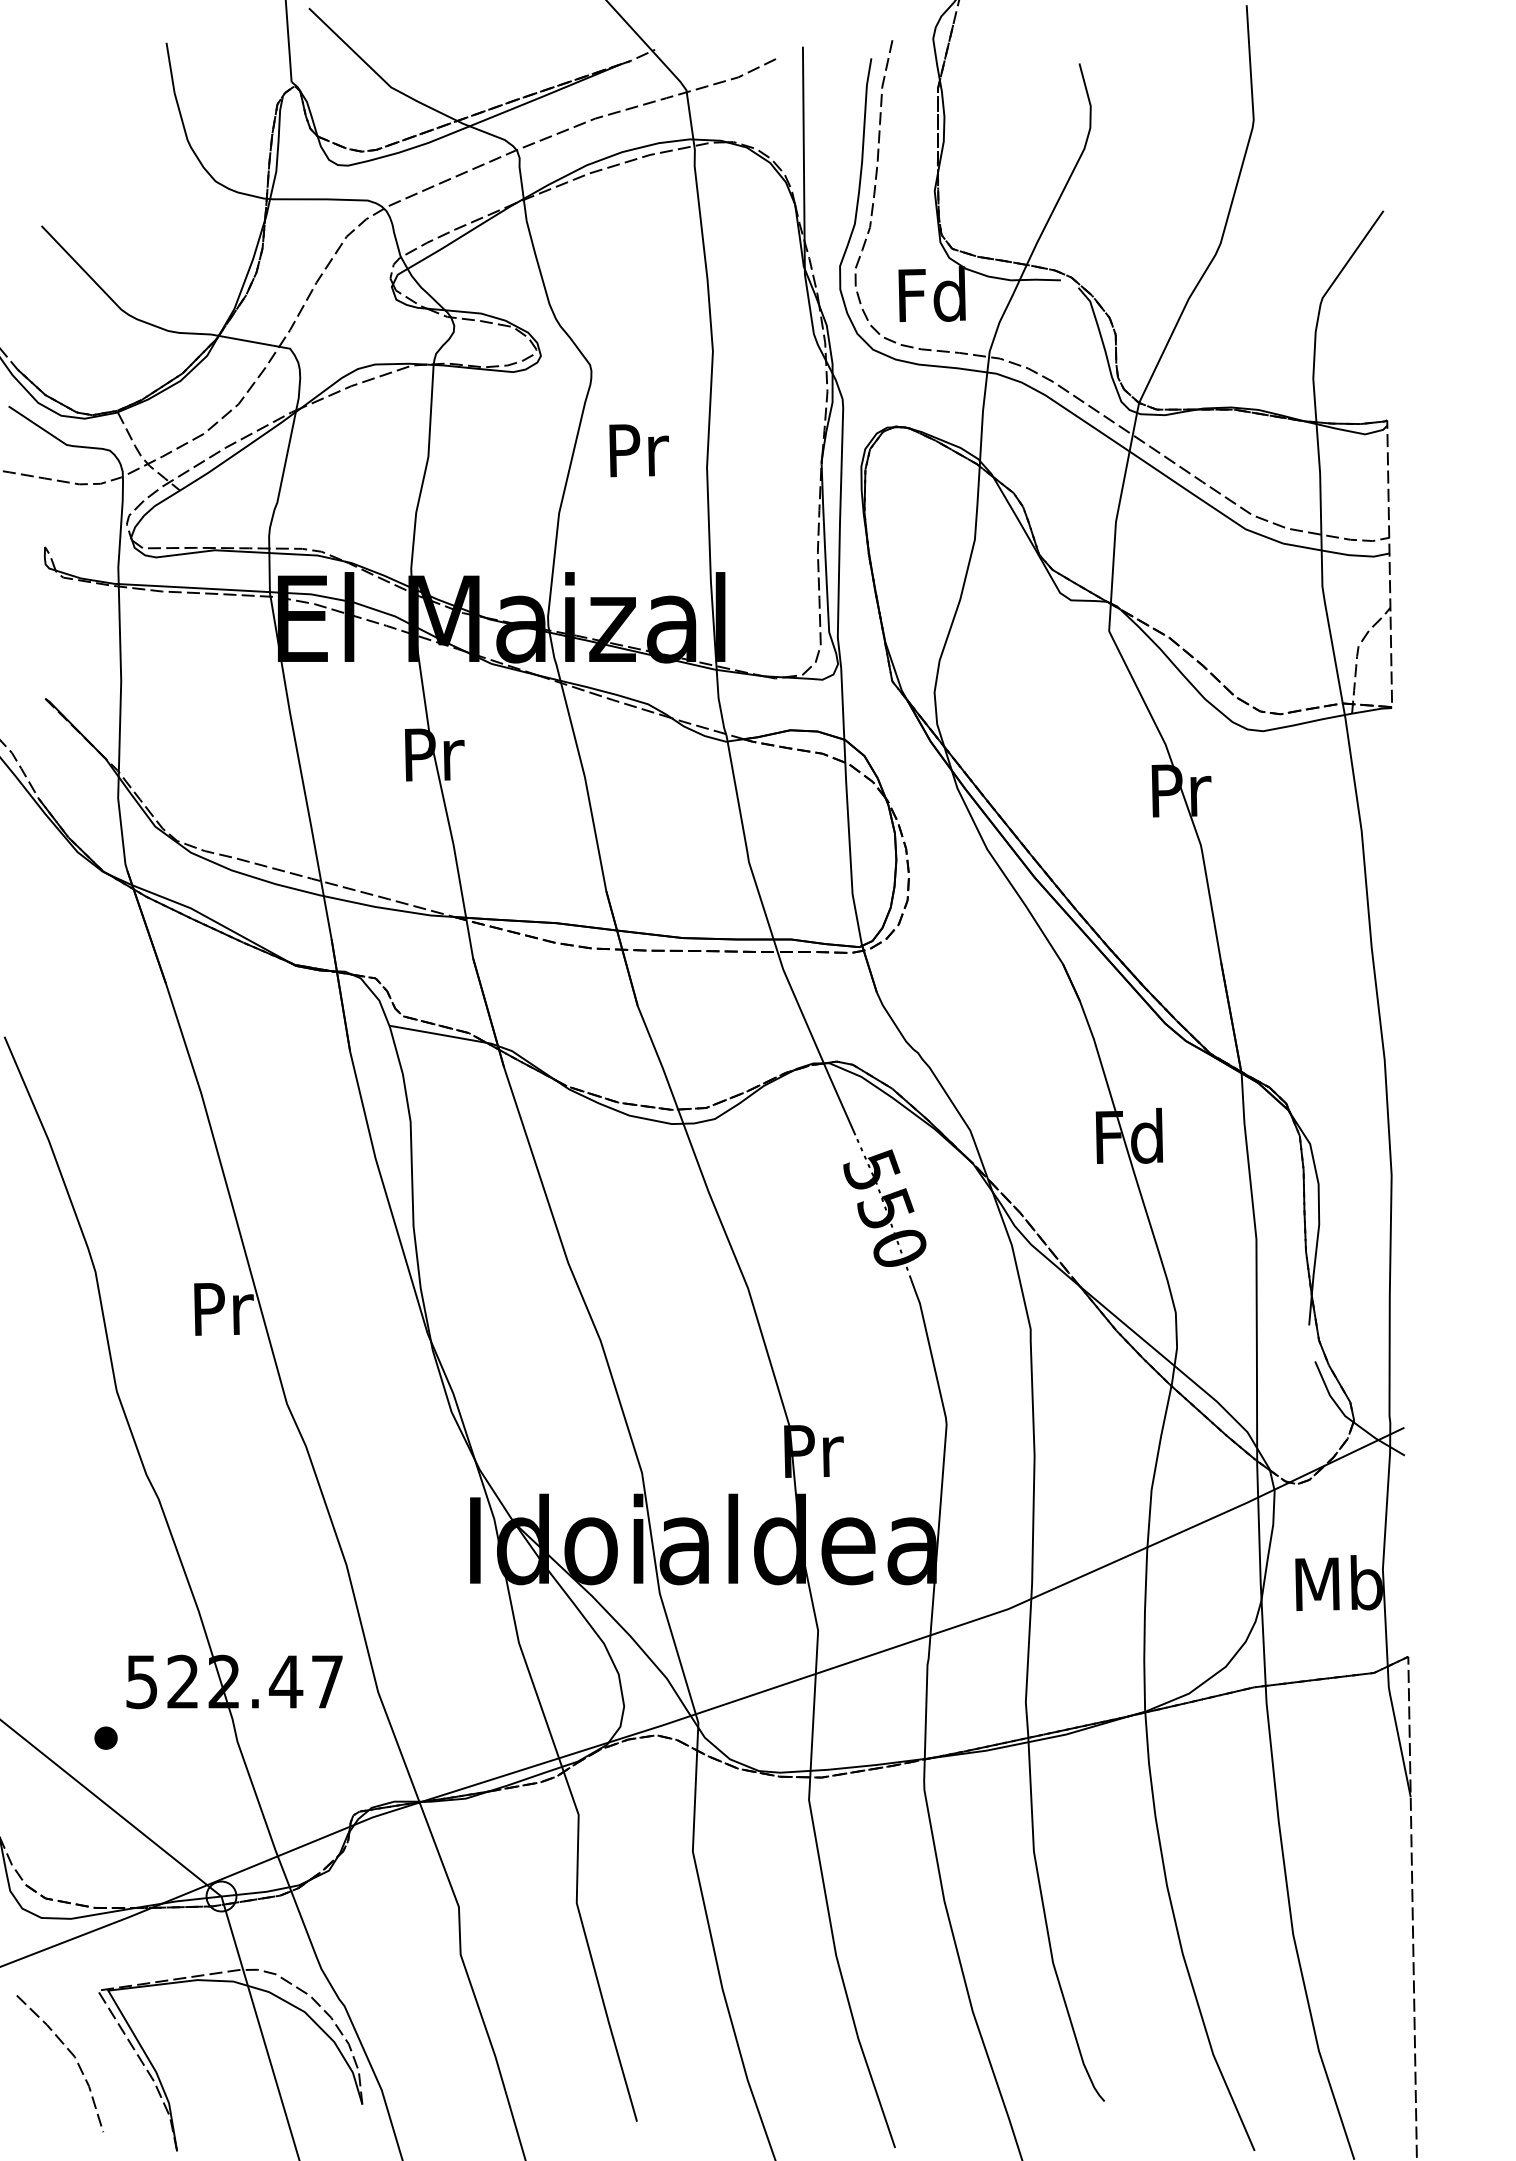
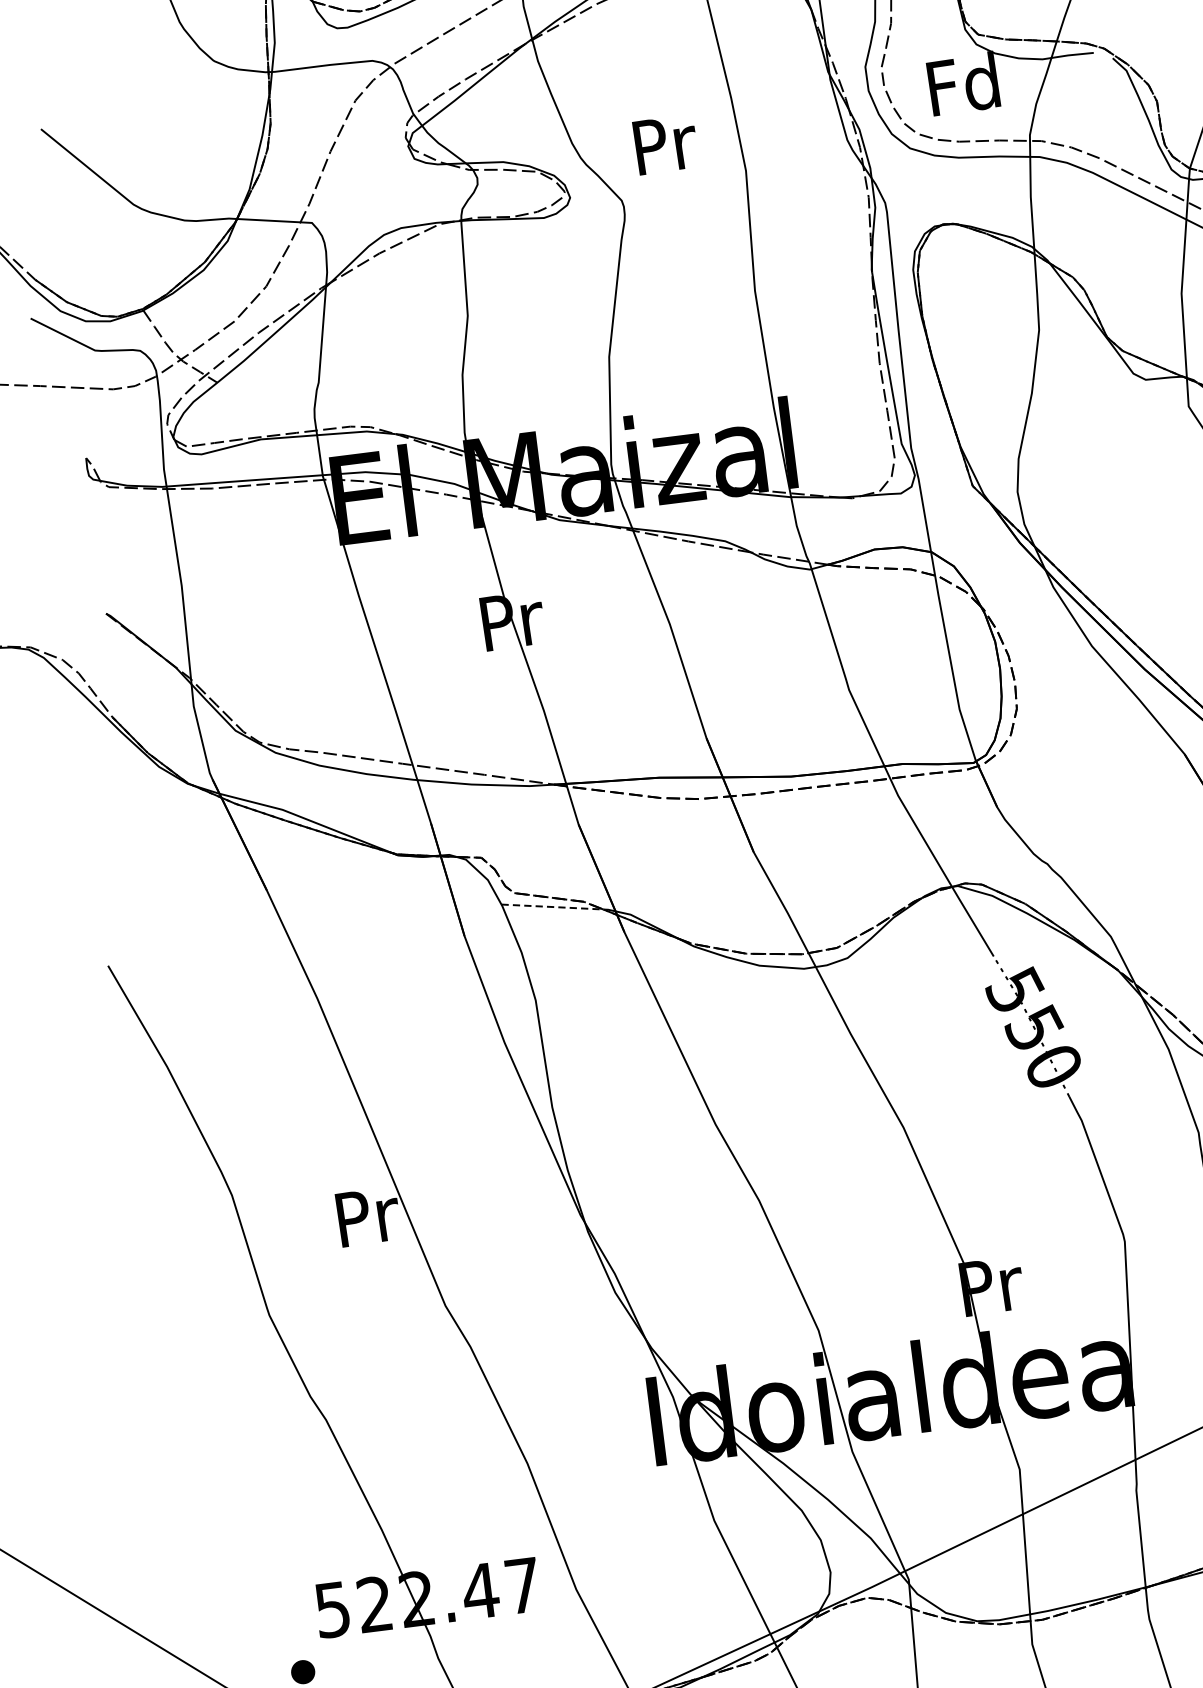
text: (638, 450) -> (665, 144), moved
line: (438, 1034) -> (552, 907), solid -> dashed

